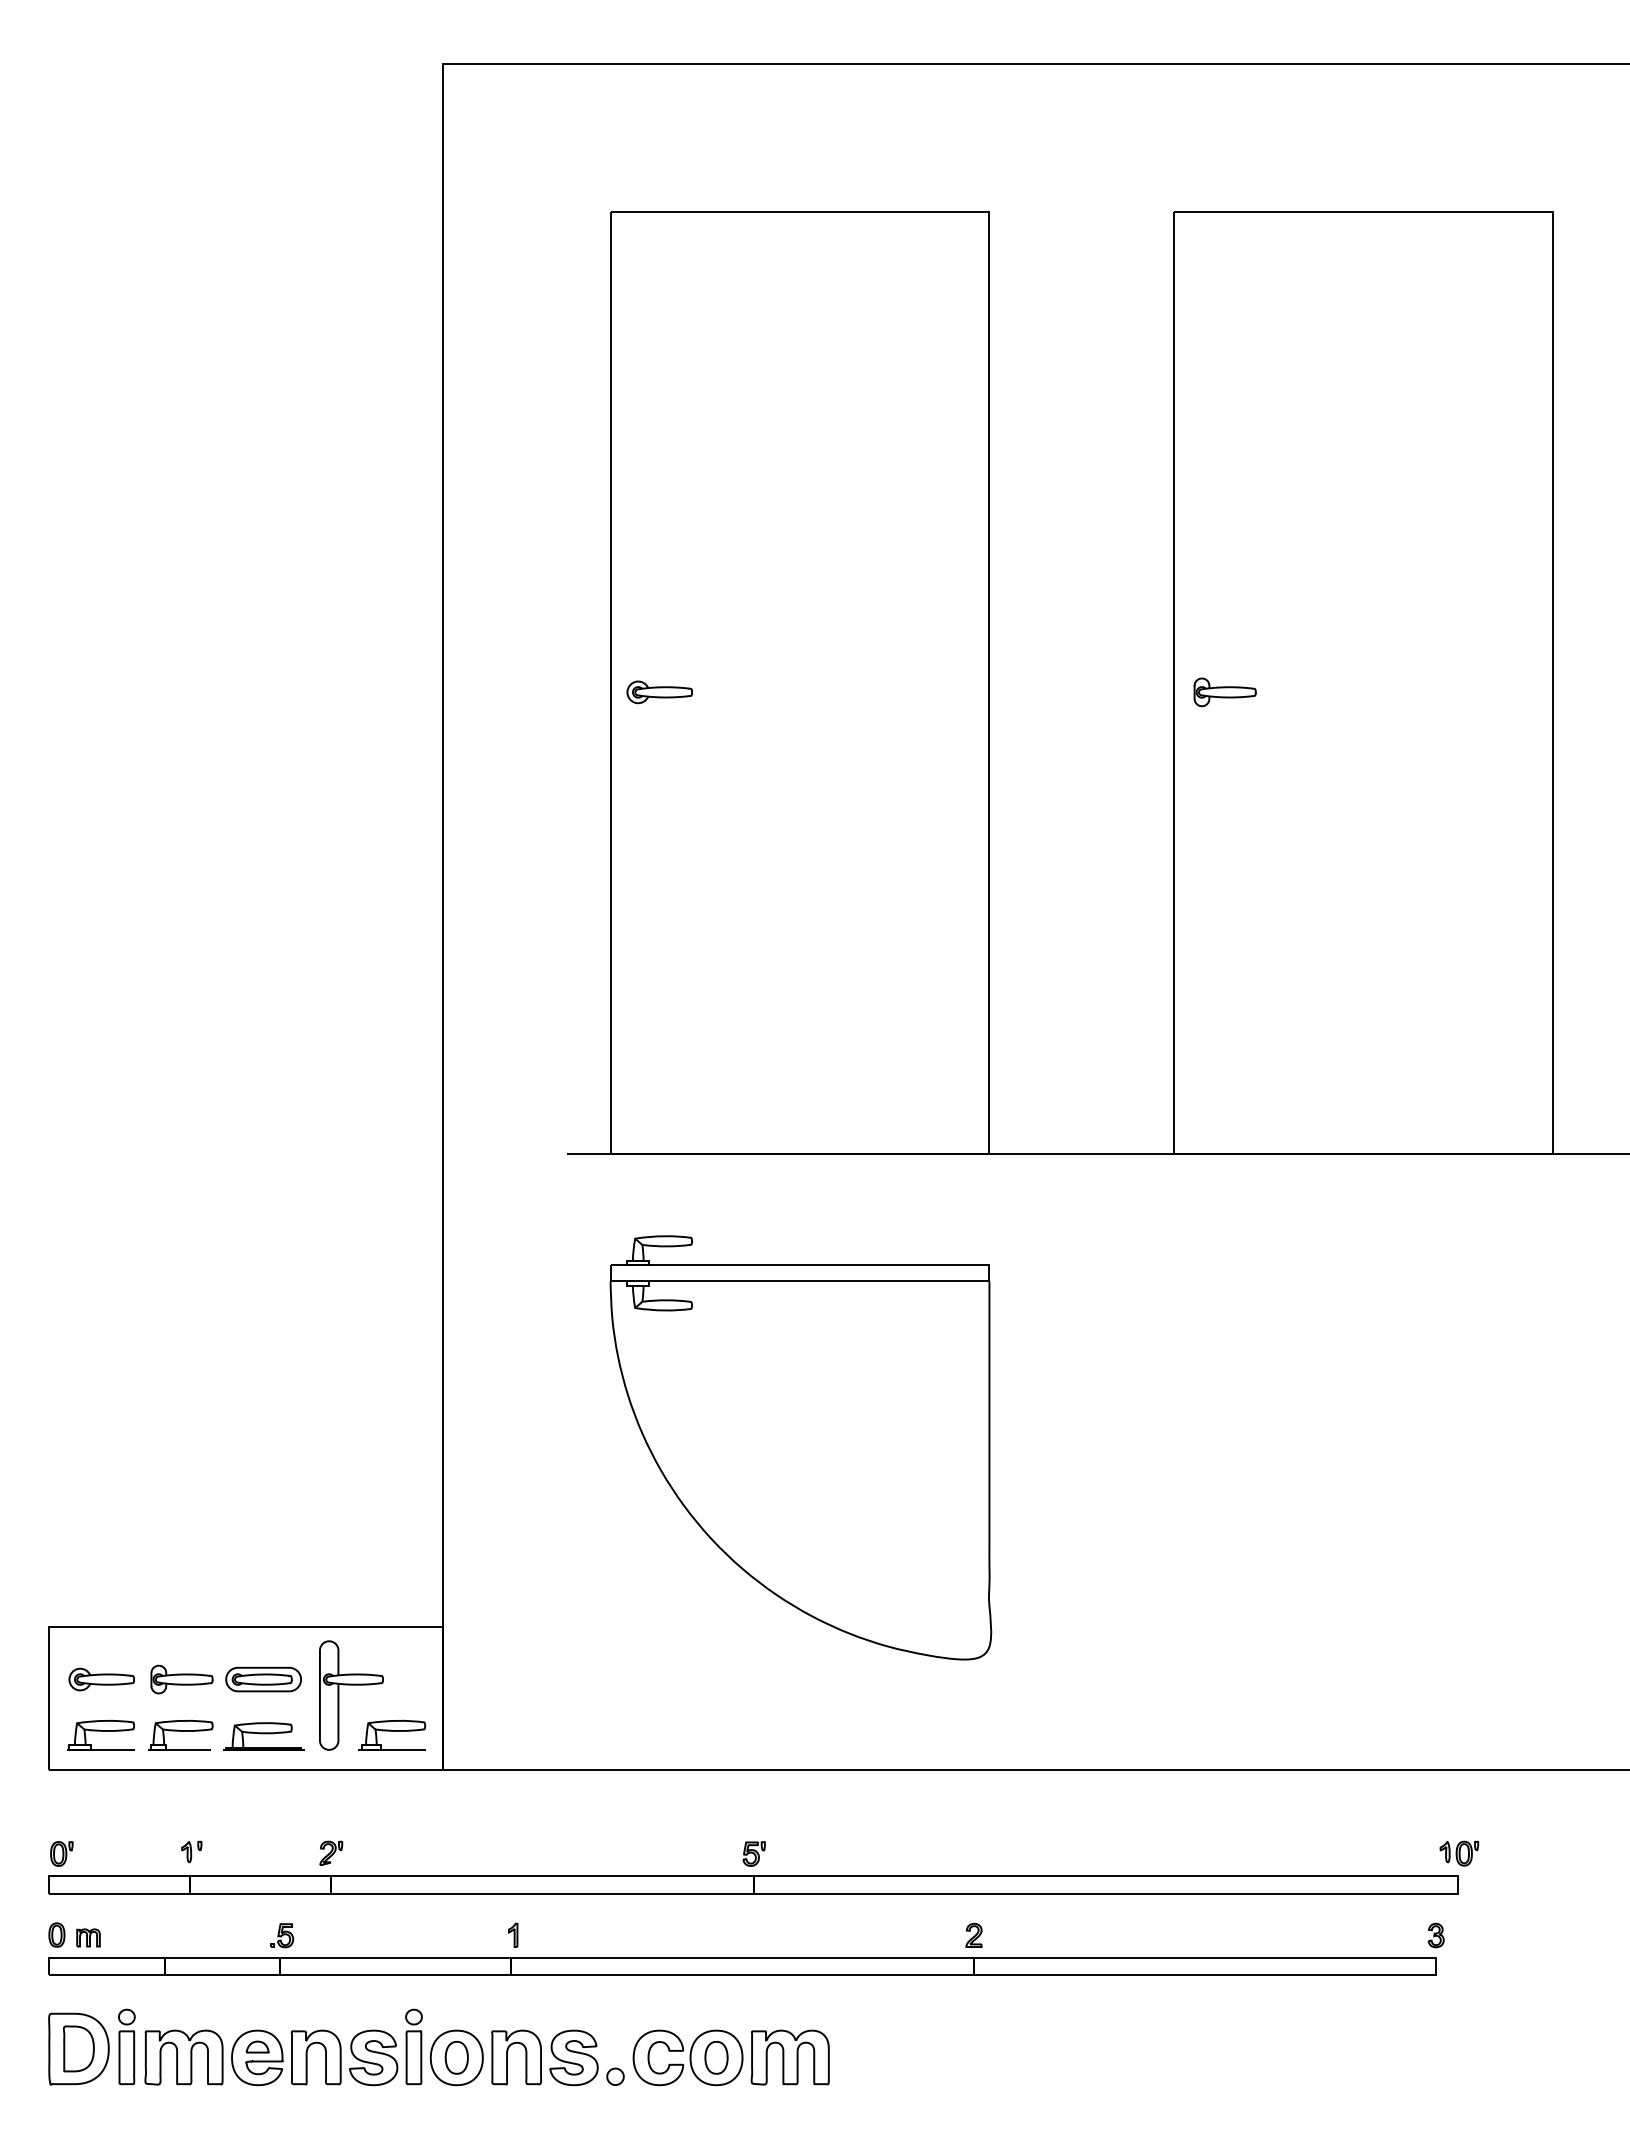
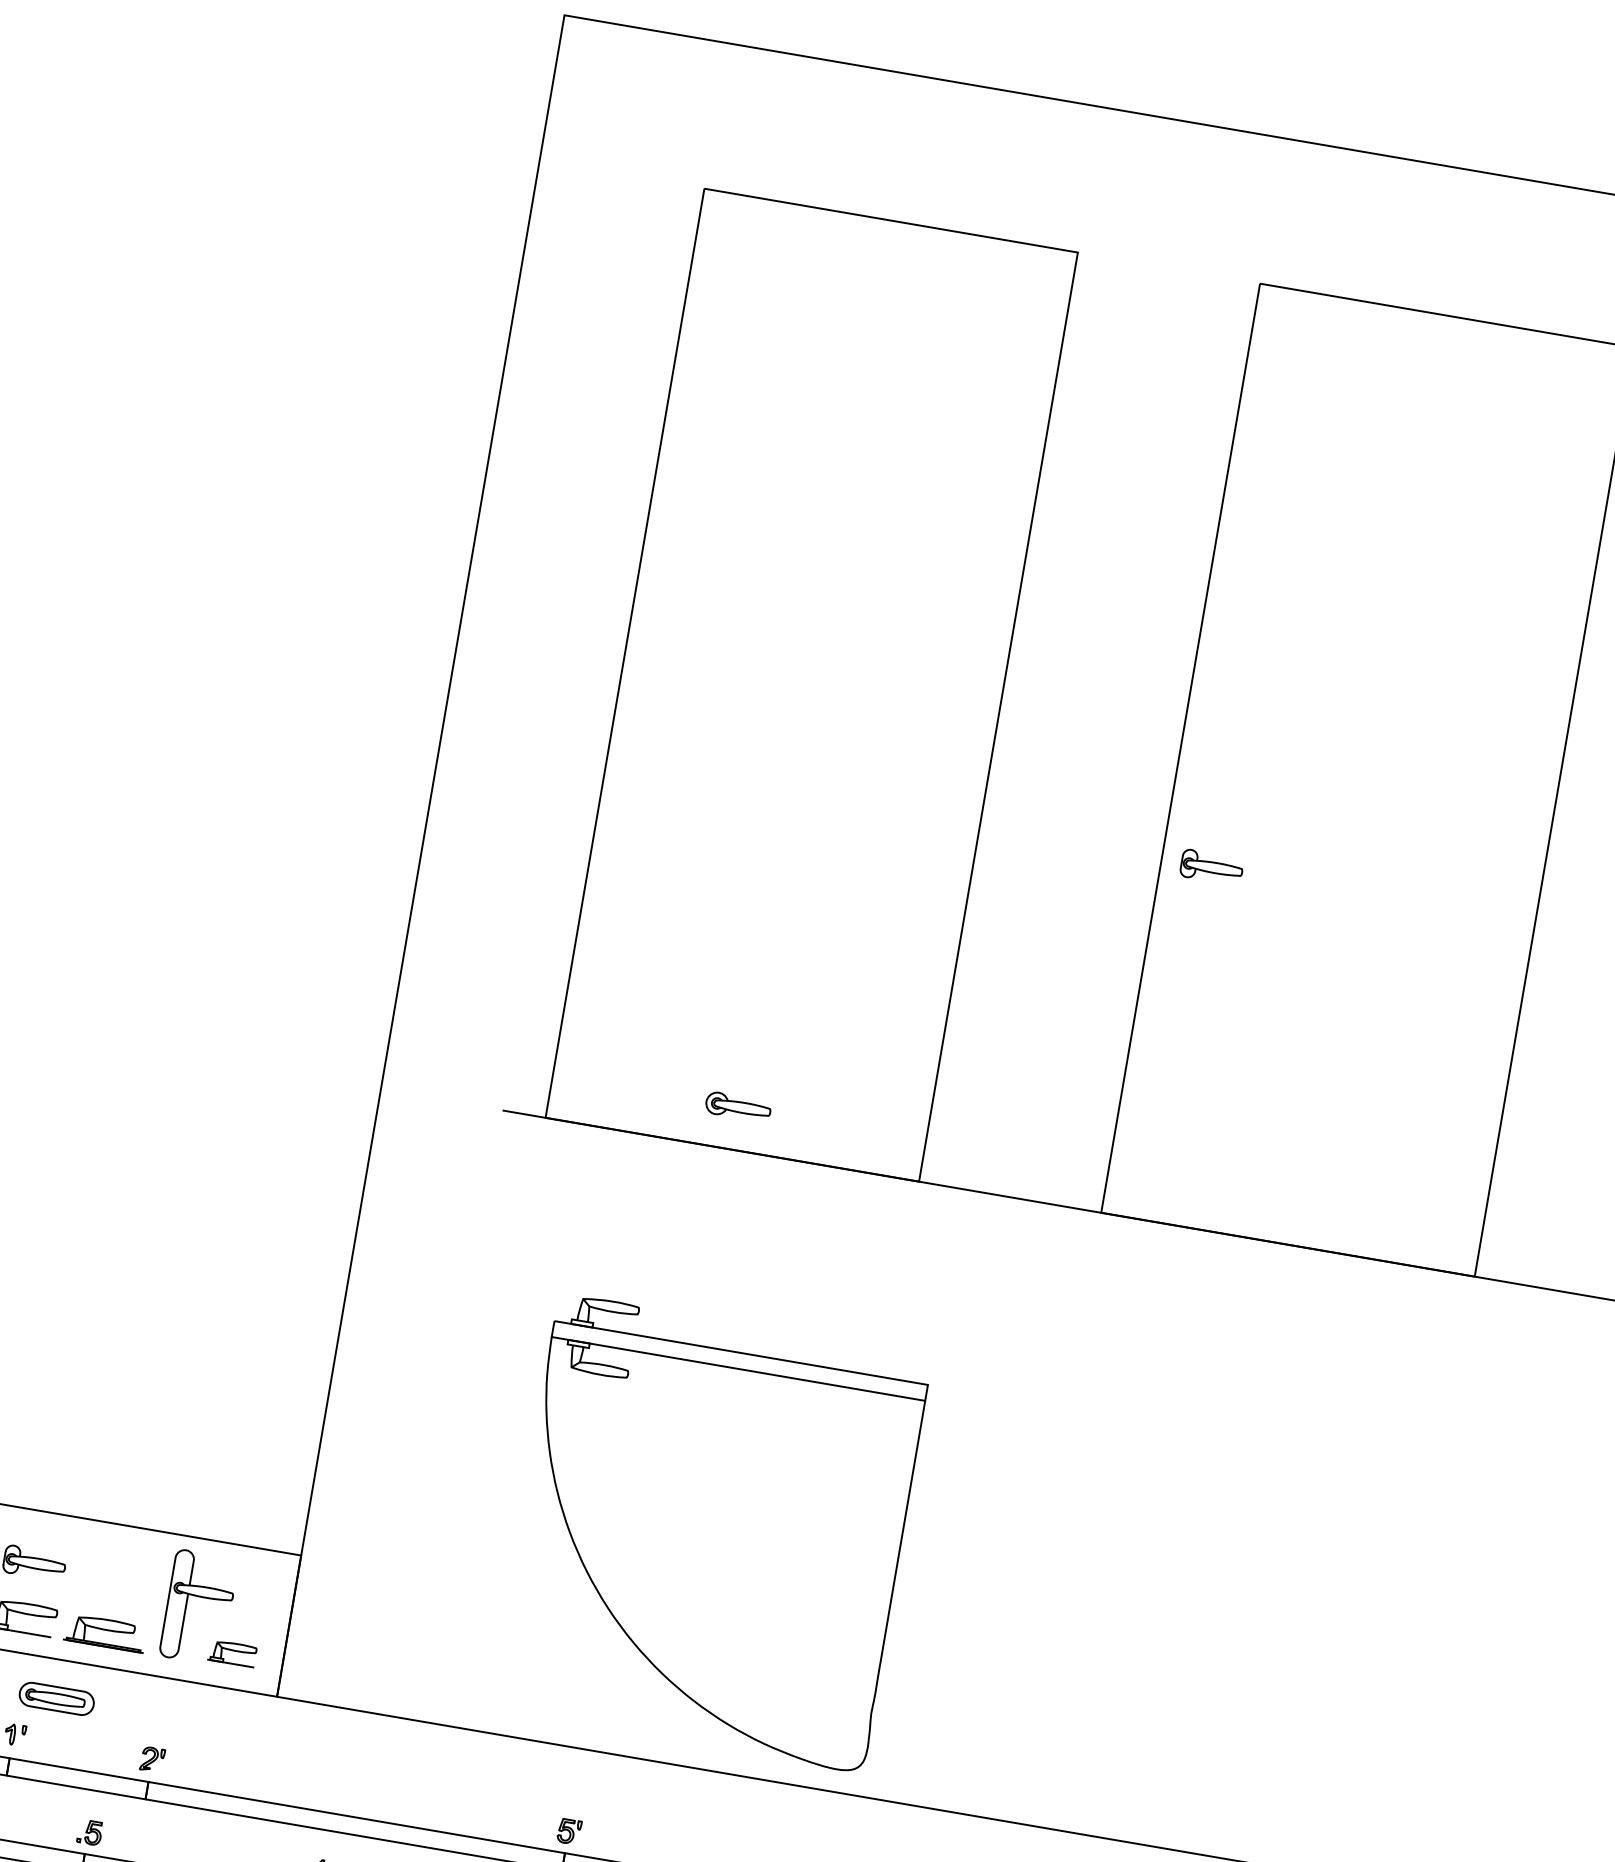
part: (659, 692) -> (738, 1107), moved
part: (1224, 692) -> (1211, 867), moved
part: (800, 1447) -> (711, 1532), moved
part: (263, 1679) -> (56, 1698), moved
part: (392, 1734) -> (232, 1652), size x0.7

